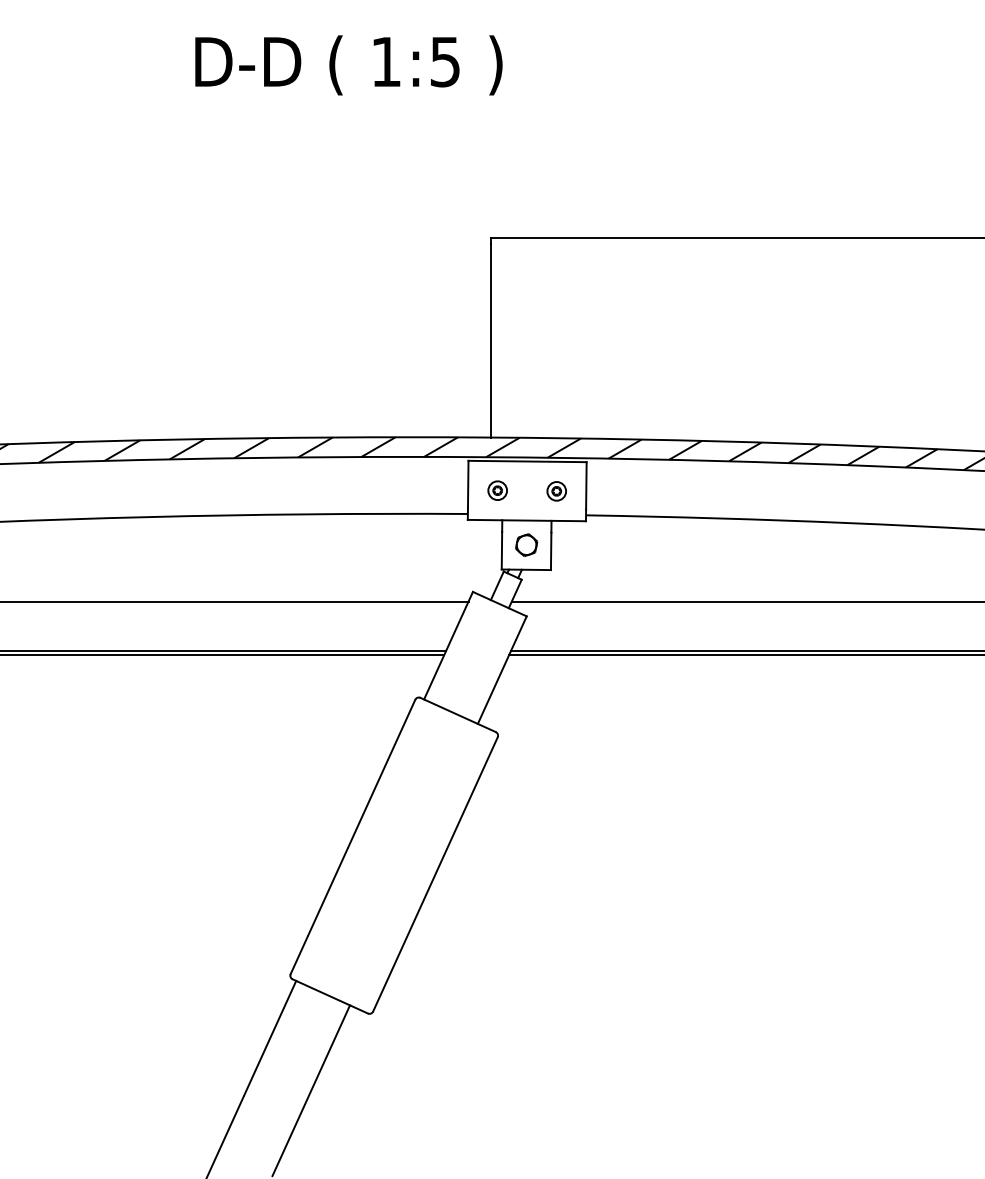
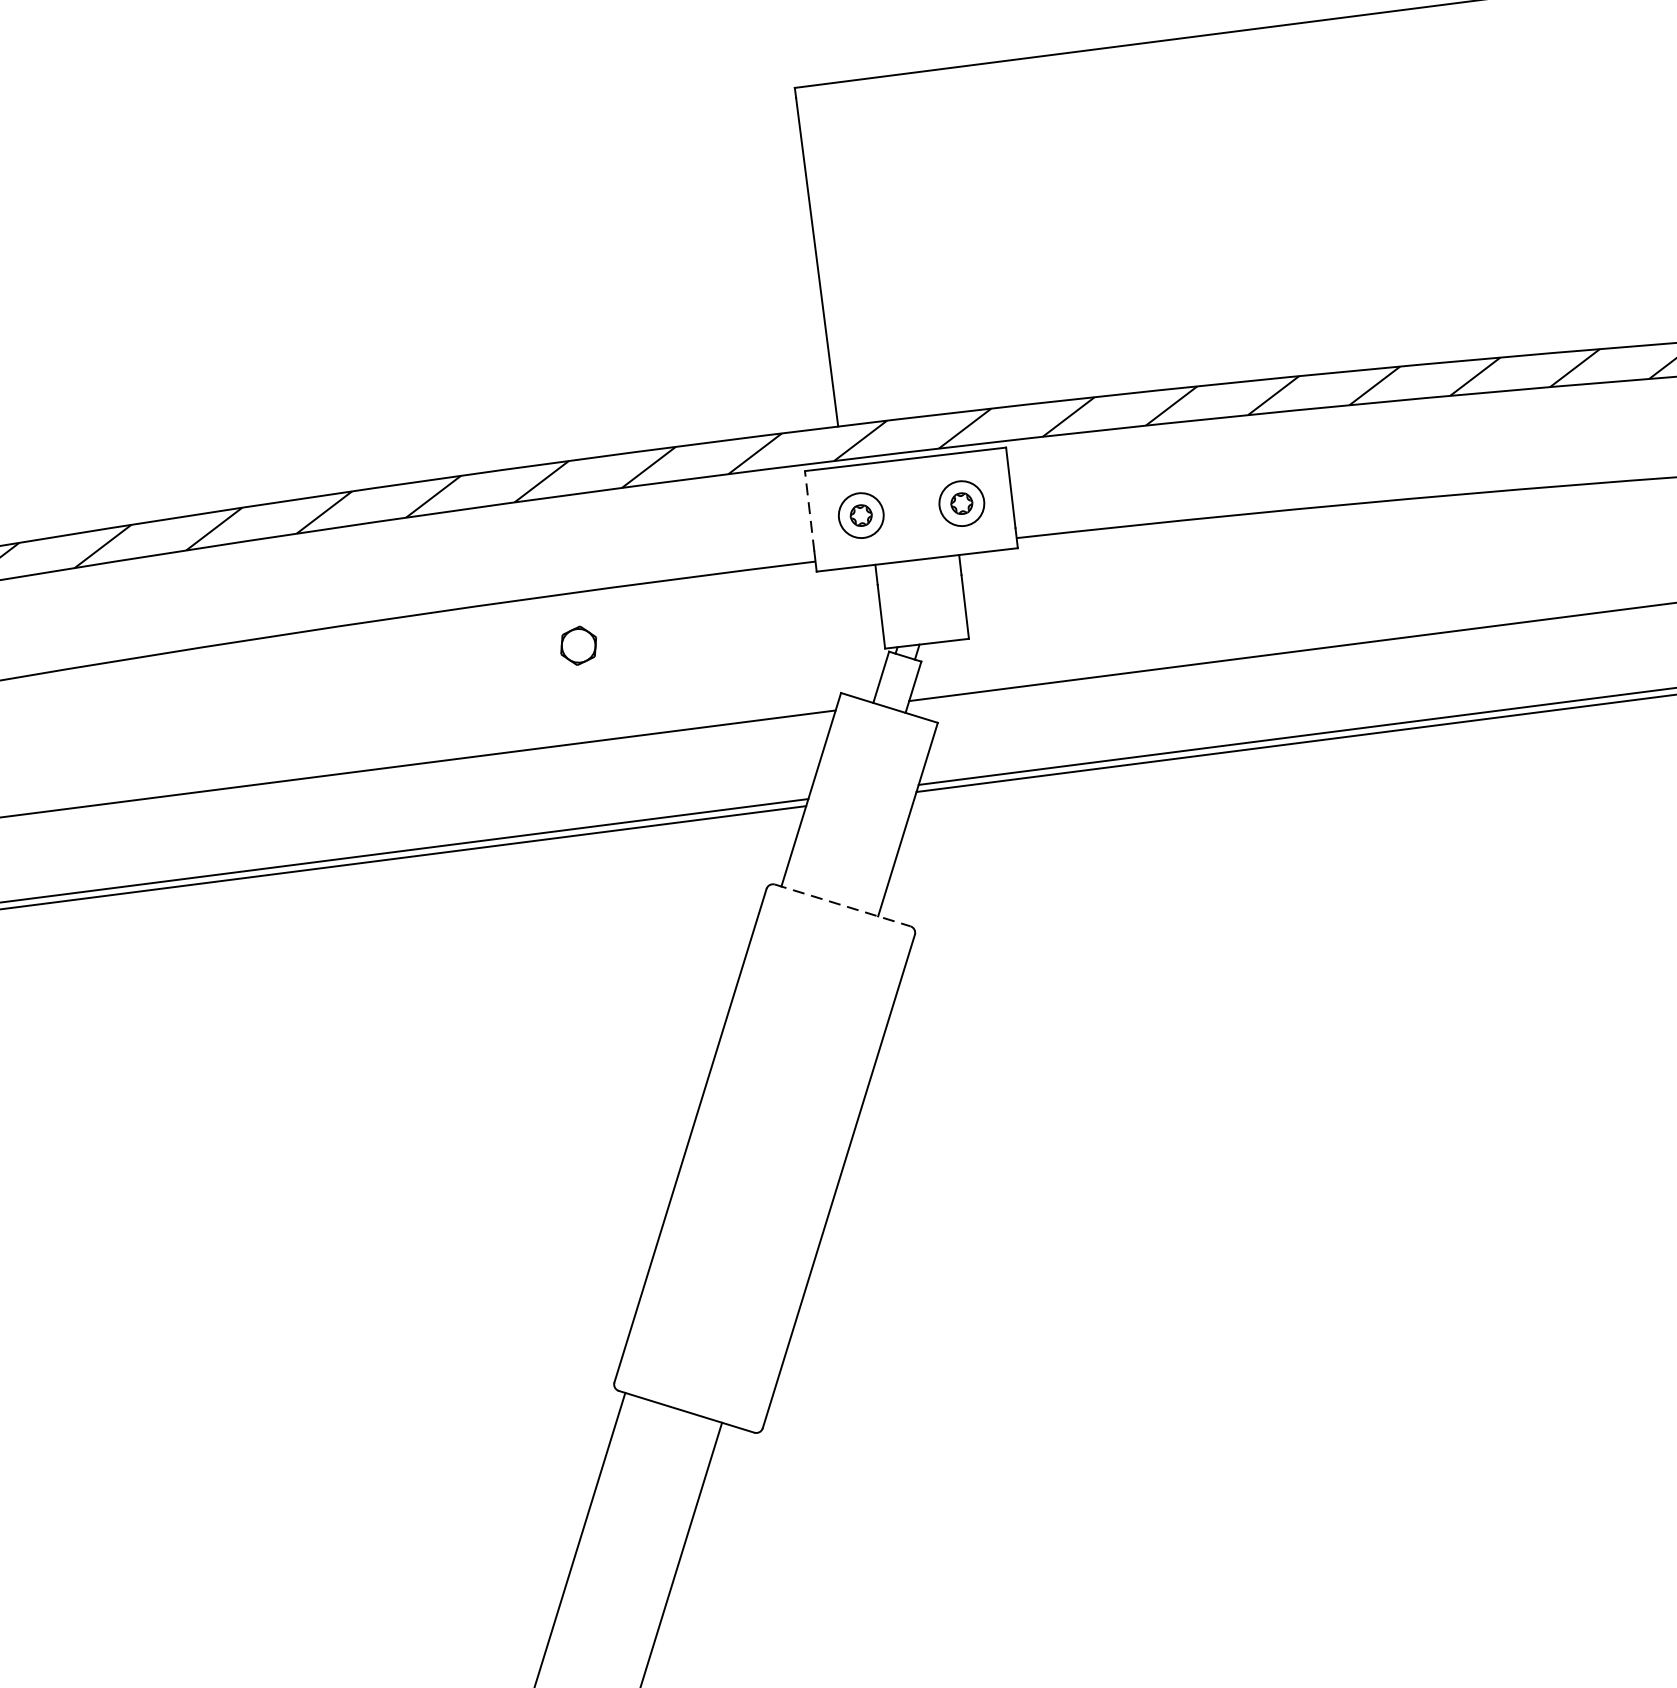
line: (468, 484) -> (810, 511), solid -> dashed
part: (497, 490) -> (860, 515), size x1.4
part: (556, 491) -> (961, 504), size x1.4
part: (526, 544) -> (578, 644), moved
line: (458, 715) -> (843, 906), solid -> dashed

